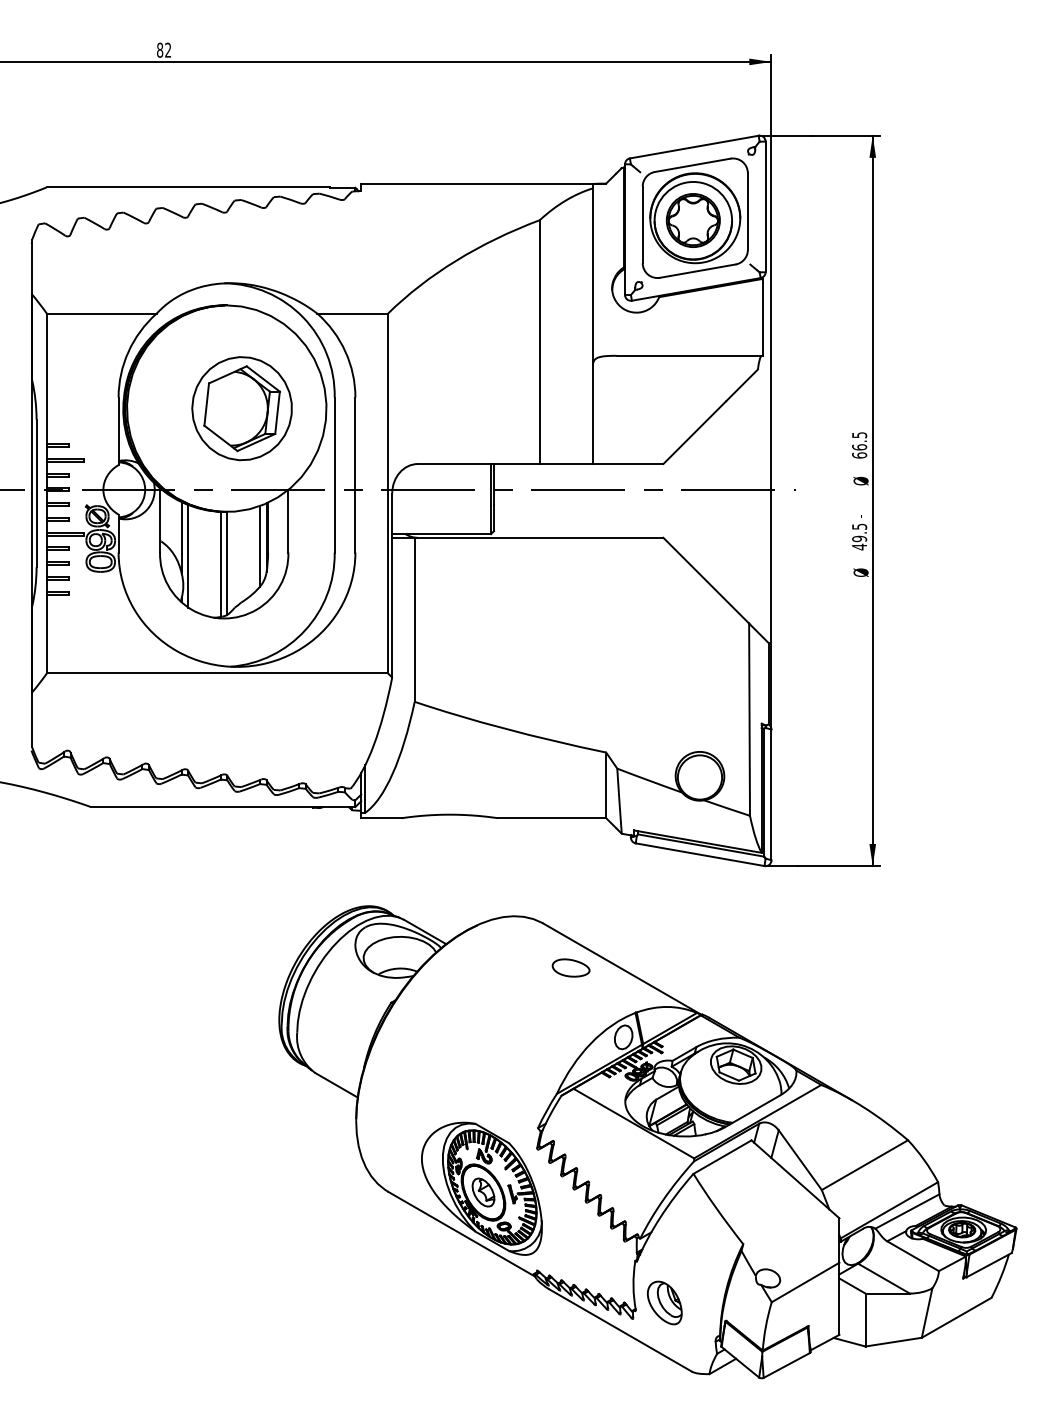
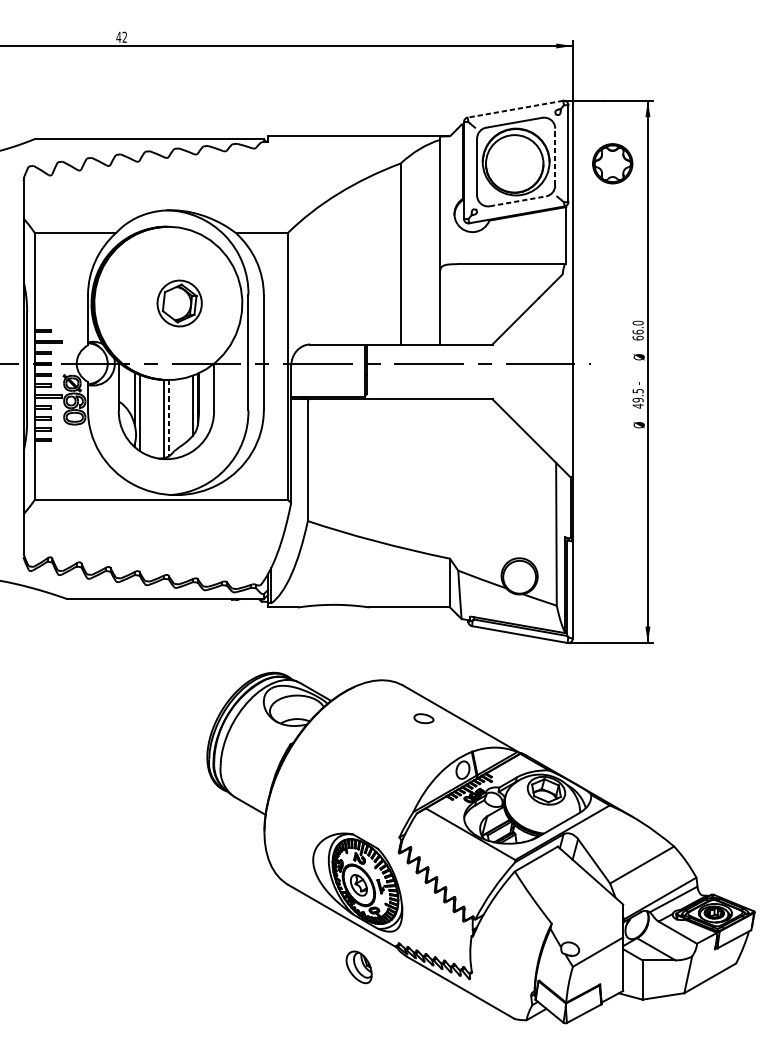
text: (159, 49) -> (118, 36), 82 -> 42
line: (693, 147) -> (514, 109), solid -> dashed
line: (747, 211) -> (554, 157), solid -> dashed
part: (692, 220) -> (612, 163), moved
line: (698, 271) -> (518, 201), solid -> dashed
part: (241, 408) -> (179, 303), size x0.6
text: (859, 435) -> (638, 323), 66.5 -> 66.0
line: (227, 563) -> (168, 418), solid -> dashed
part: (570, 967) -> (423, 718), size x0.7
part: (664, 1302) -> (358, 967), moved

